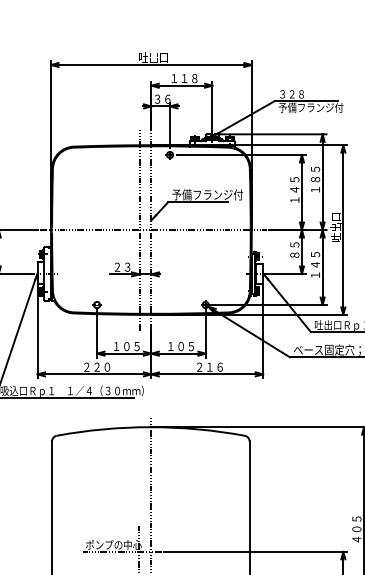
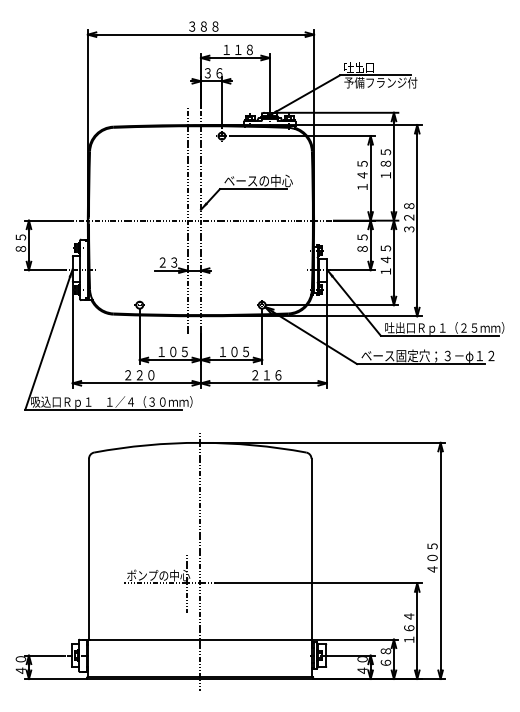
text: (153, 57) -> (203, 26), 吐出口 -> ３８８
text: (291, 94) -> (358, 67), ３２８ -> 吐出口
text: (207, 194) -> (264, 180), 予備フランジ付 -> ベースの中心
text: (335, 227) -> (408, 217), 吐出口 -> ３２８

